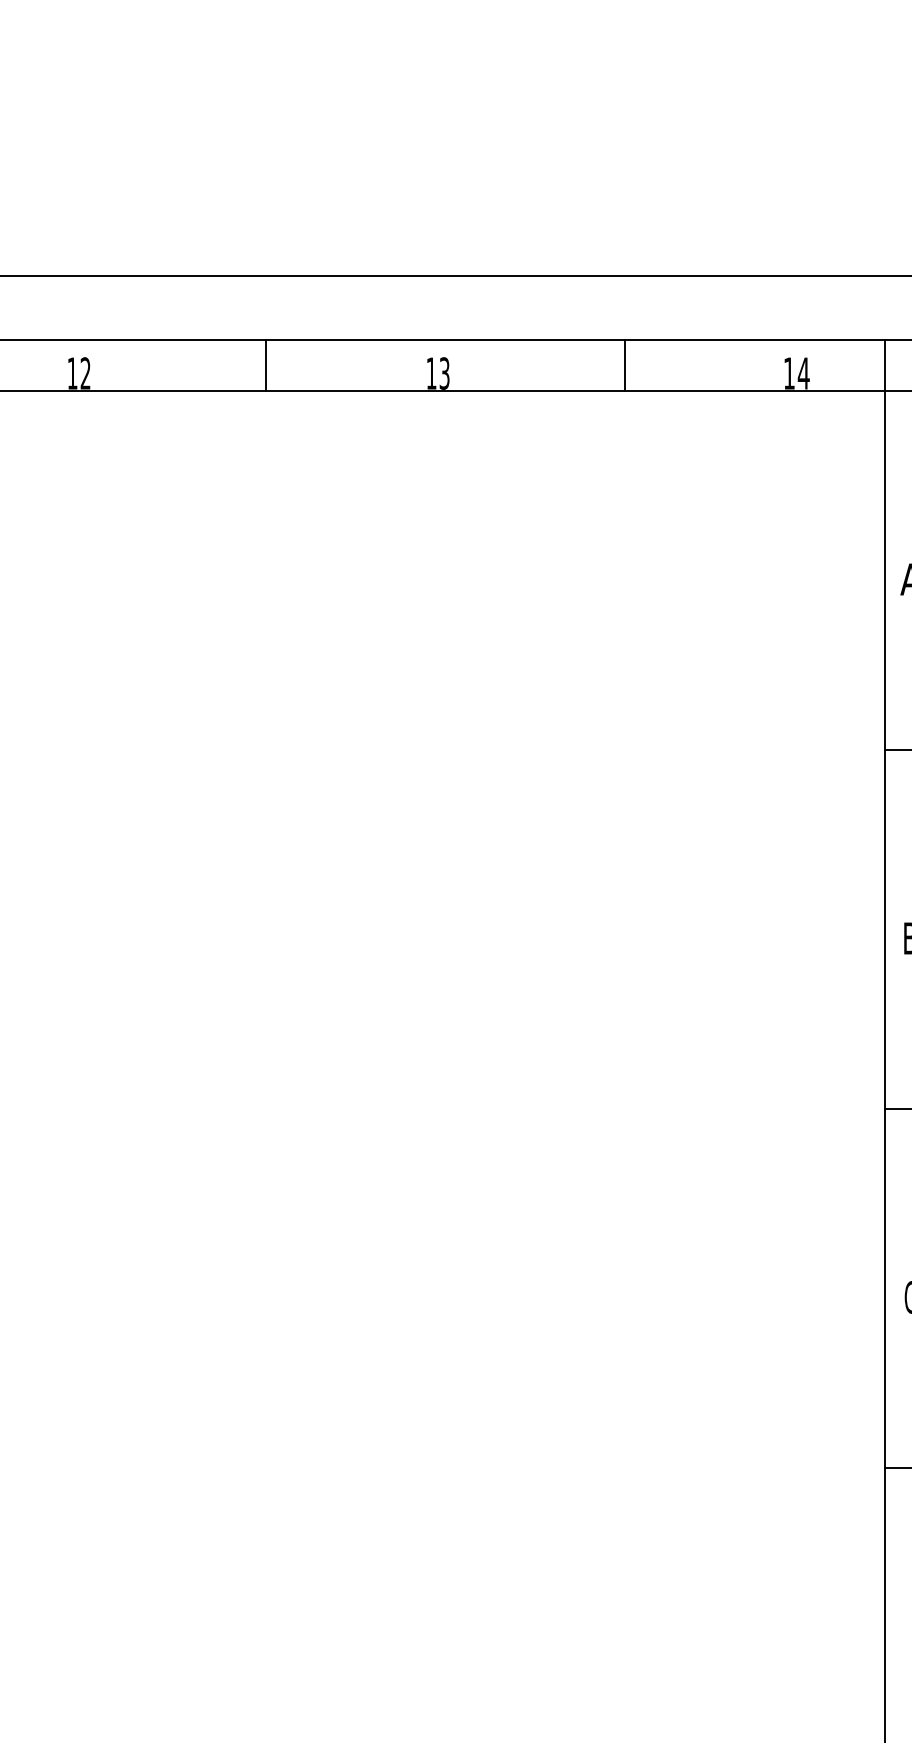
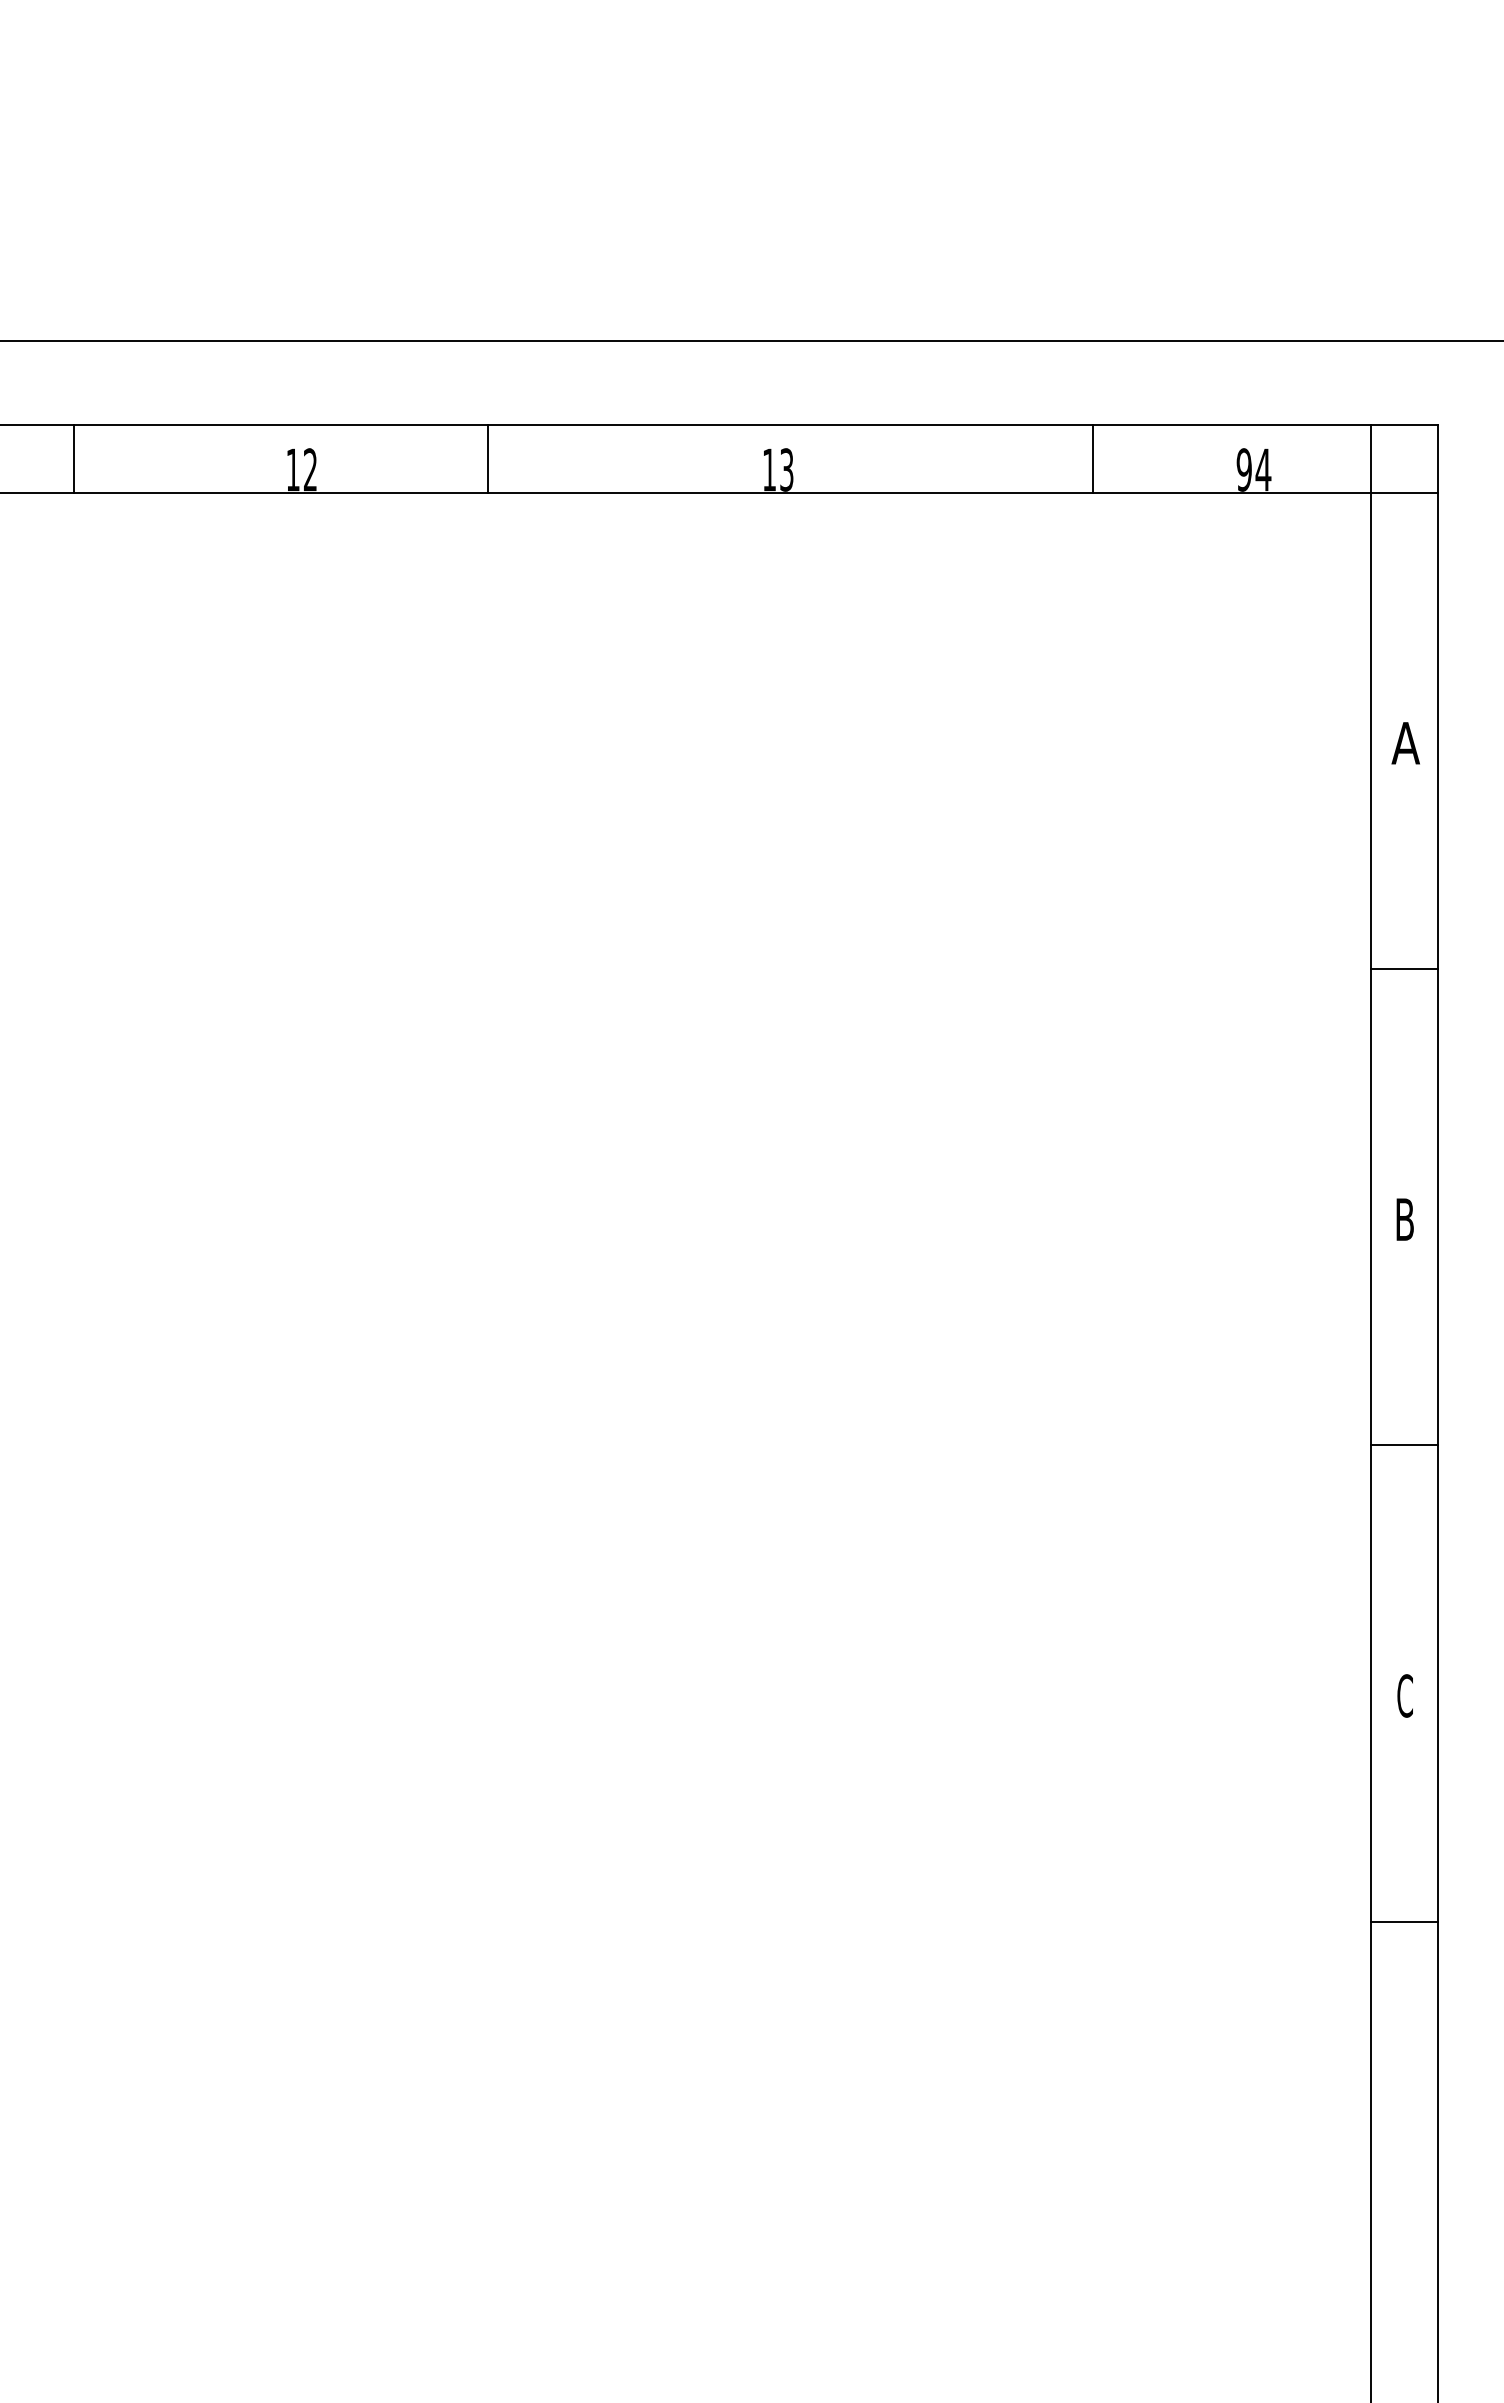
line: (265, 364) -> (487, 458), moved
line: (625, 364) -> (1093, 458), moved
text: (788, 373) -> (1243, 469), 14 -> 94

